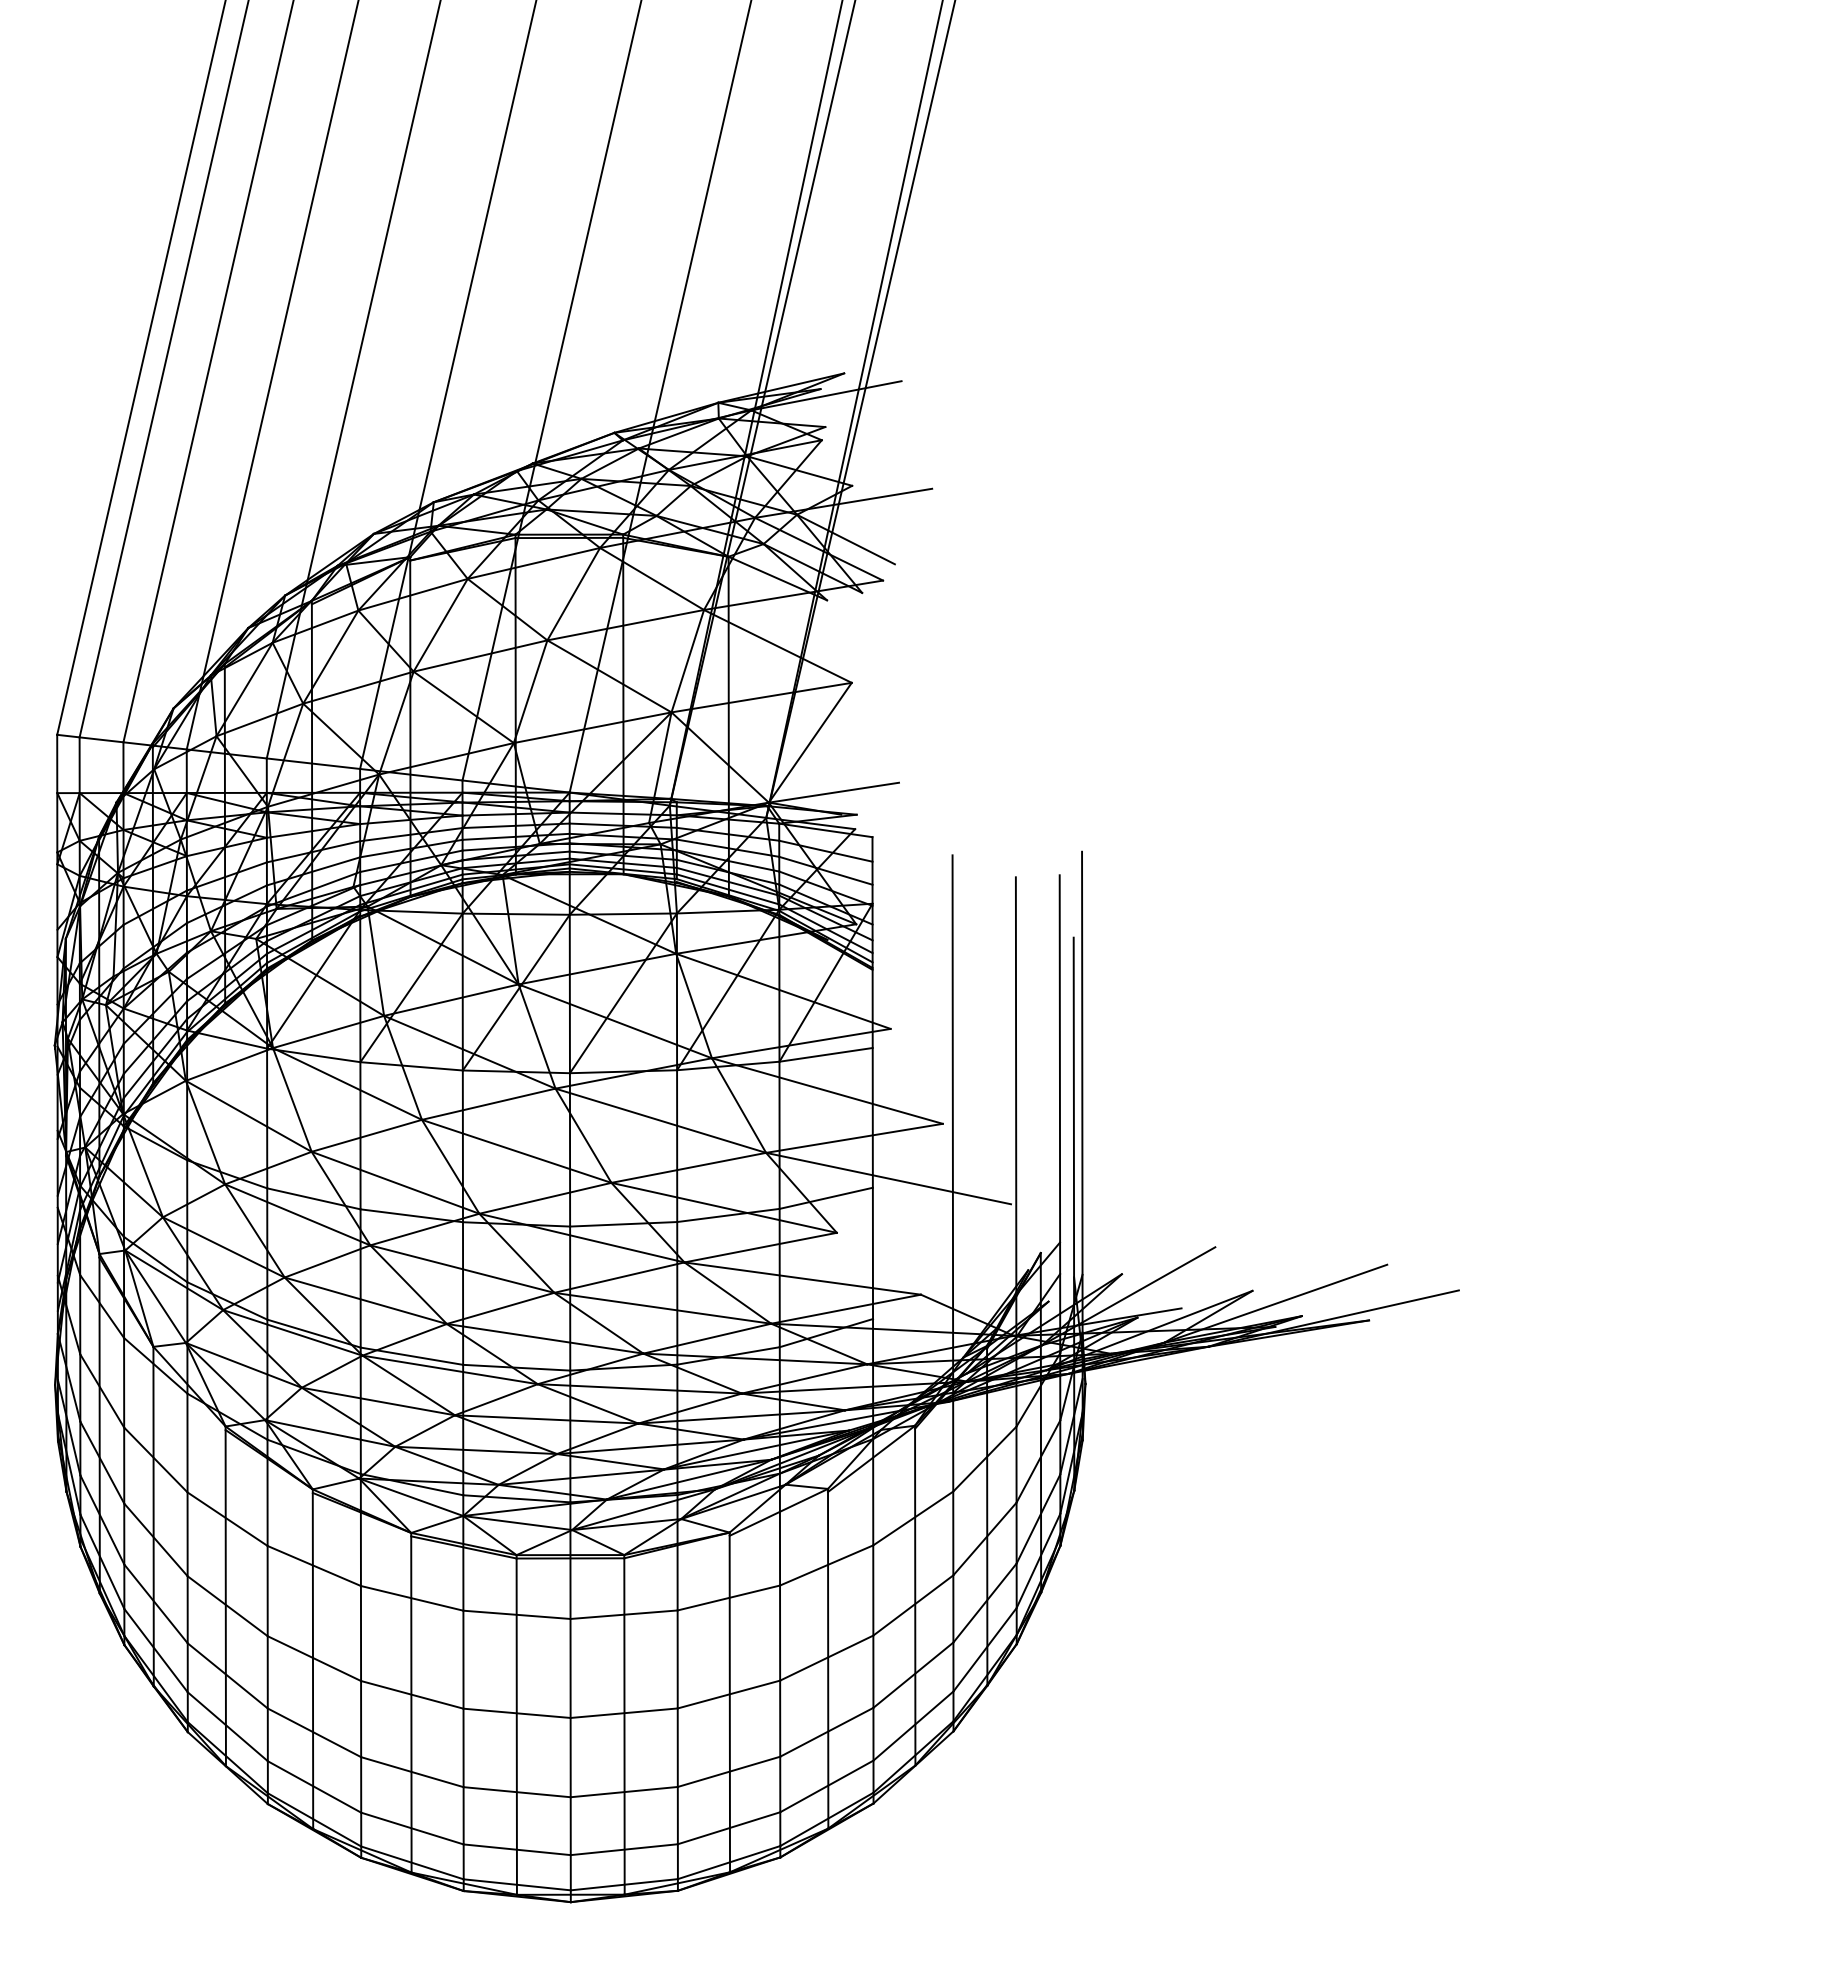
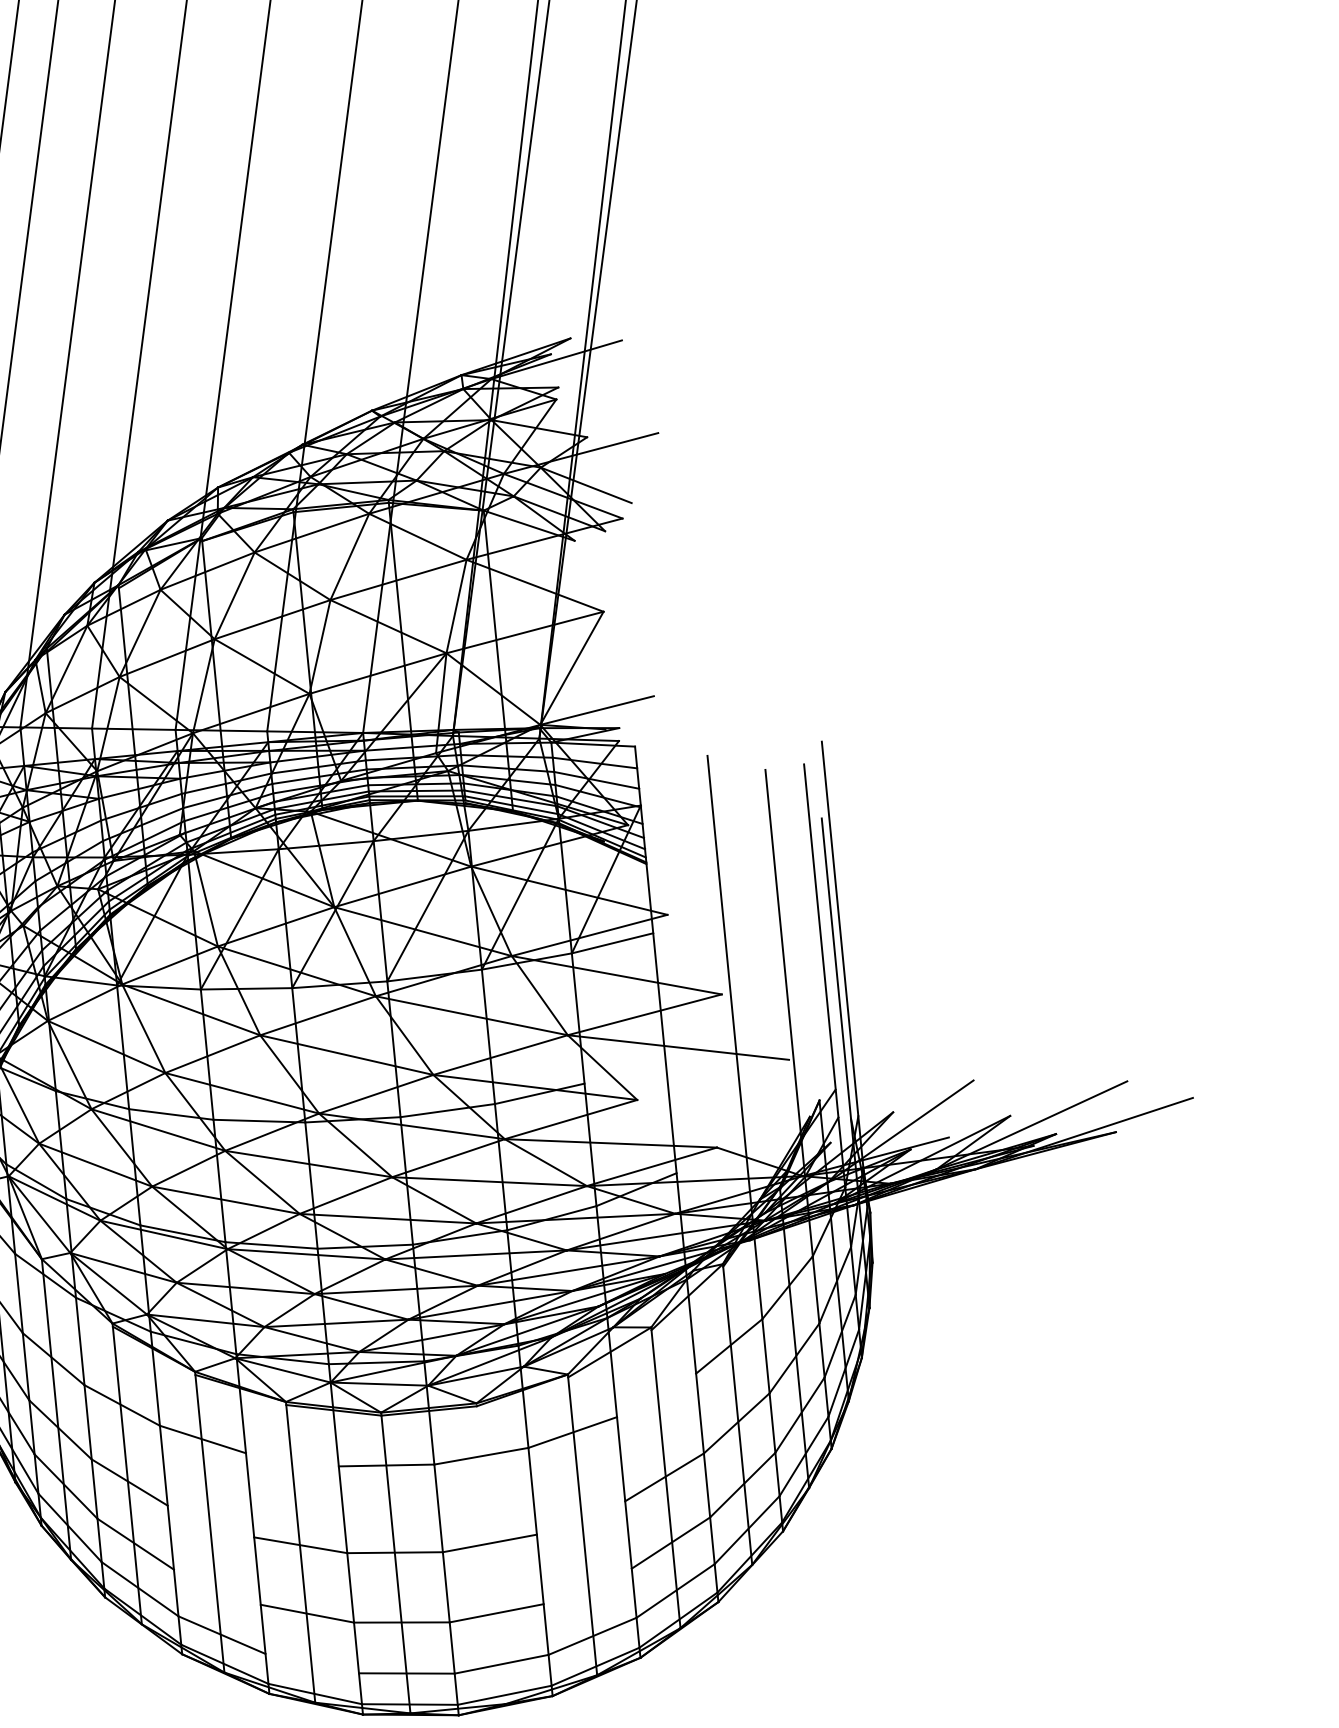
line: (825, 1197) -> (624, 1069), removed
line: (826, 1565) -> (656, 1395), removed
line: (411, 1598) -> (291, 1460), removed
line: (314, 1658) -> (211, 1521), removed
line: (728, 1694) -> (580, 1517), removed
line: (624, 1724) -> (491, 1553), removed
line: (314, 1732) -> (217, 1586), removed
line: (728, 1771) -> (587, 1586), removed
line: (412, 1828) -> (312, 1663), removed

